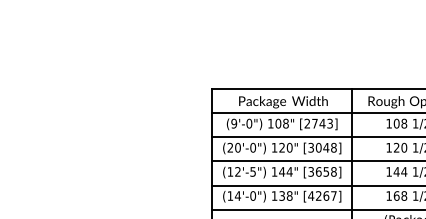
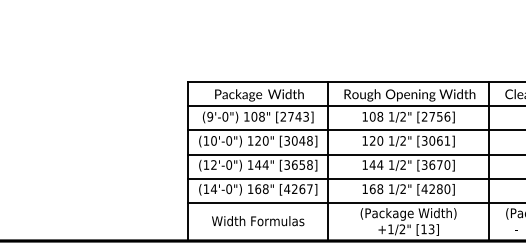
text: (229, 147) -> (205, 140), (20'-0") -> (10'-0")
text: (253, 171) -> (229, 164), (12'-5") -> (12'-0")
text: (282, 196) -> (258, 189), 138" -> 168"

